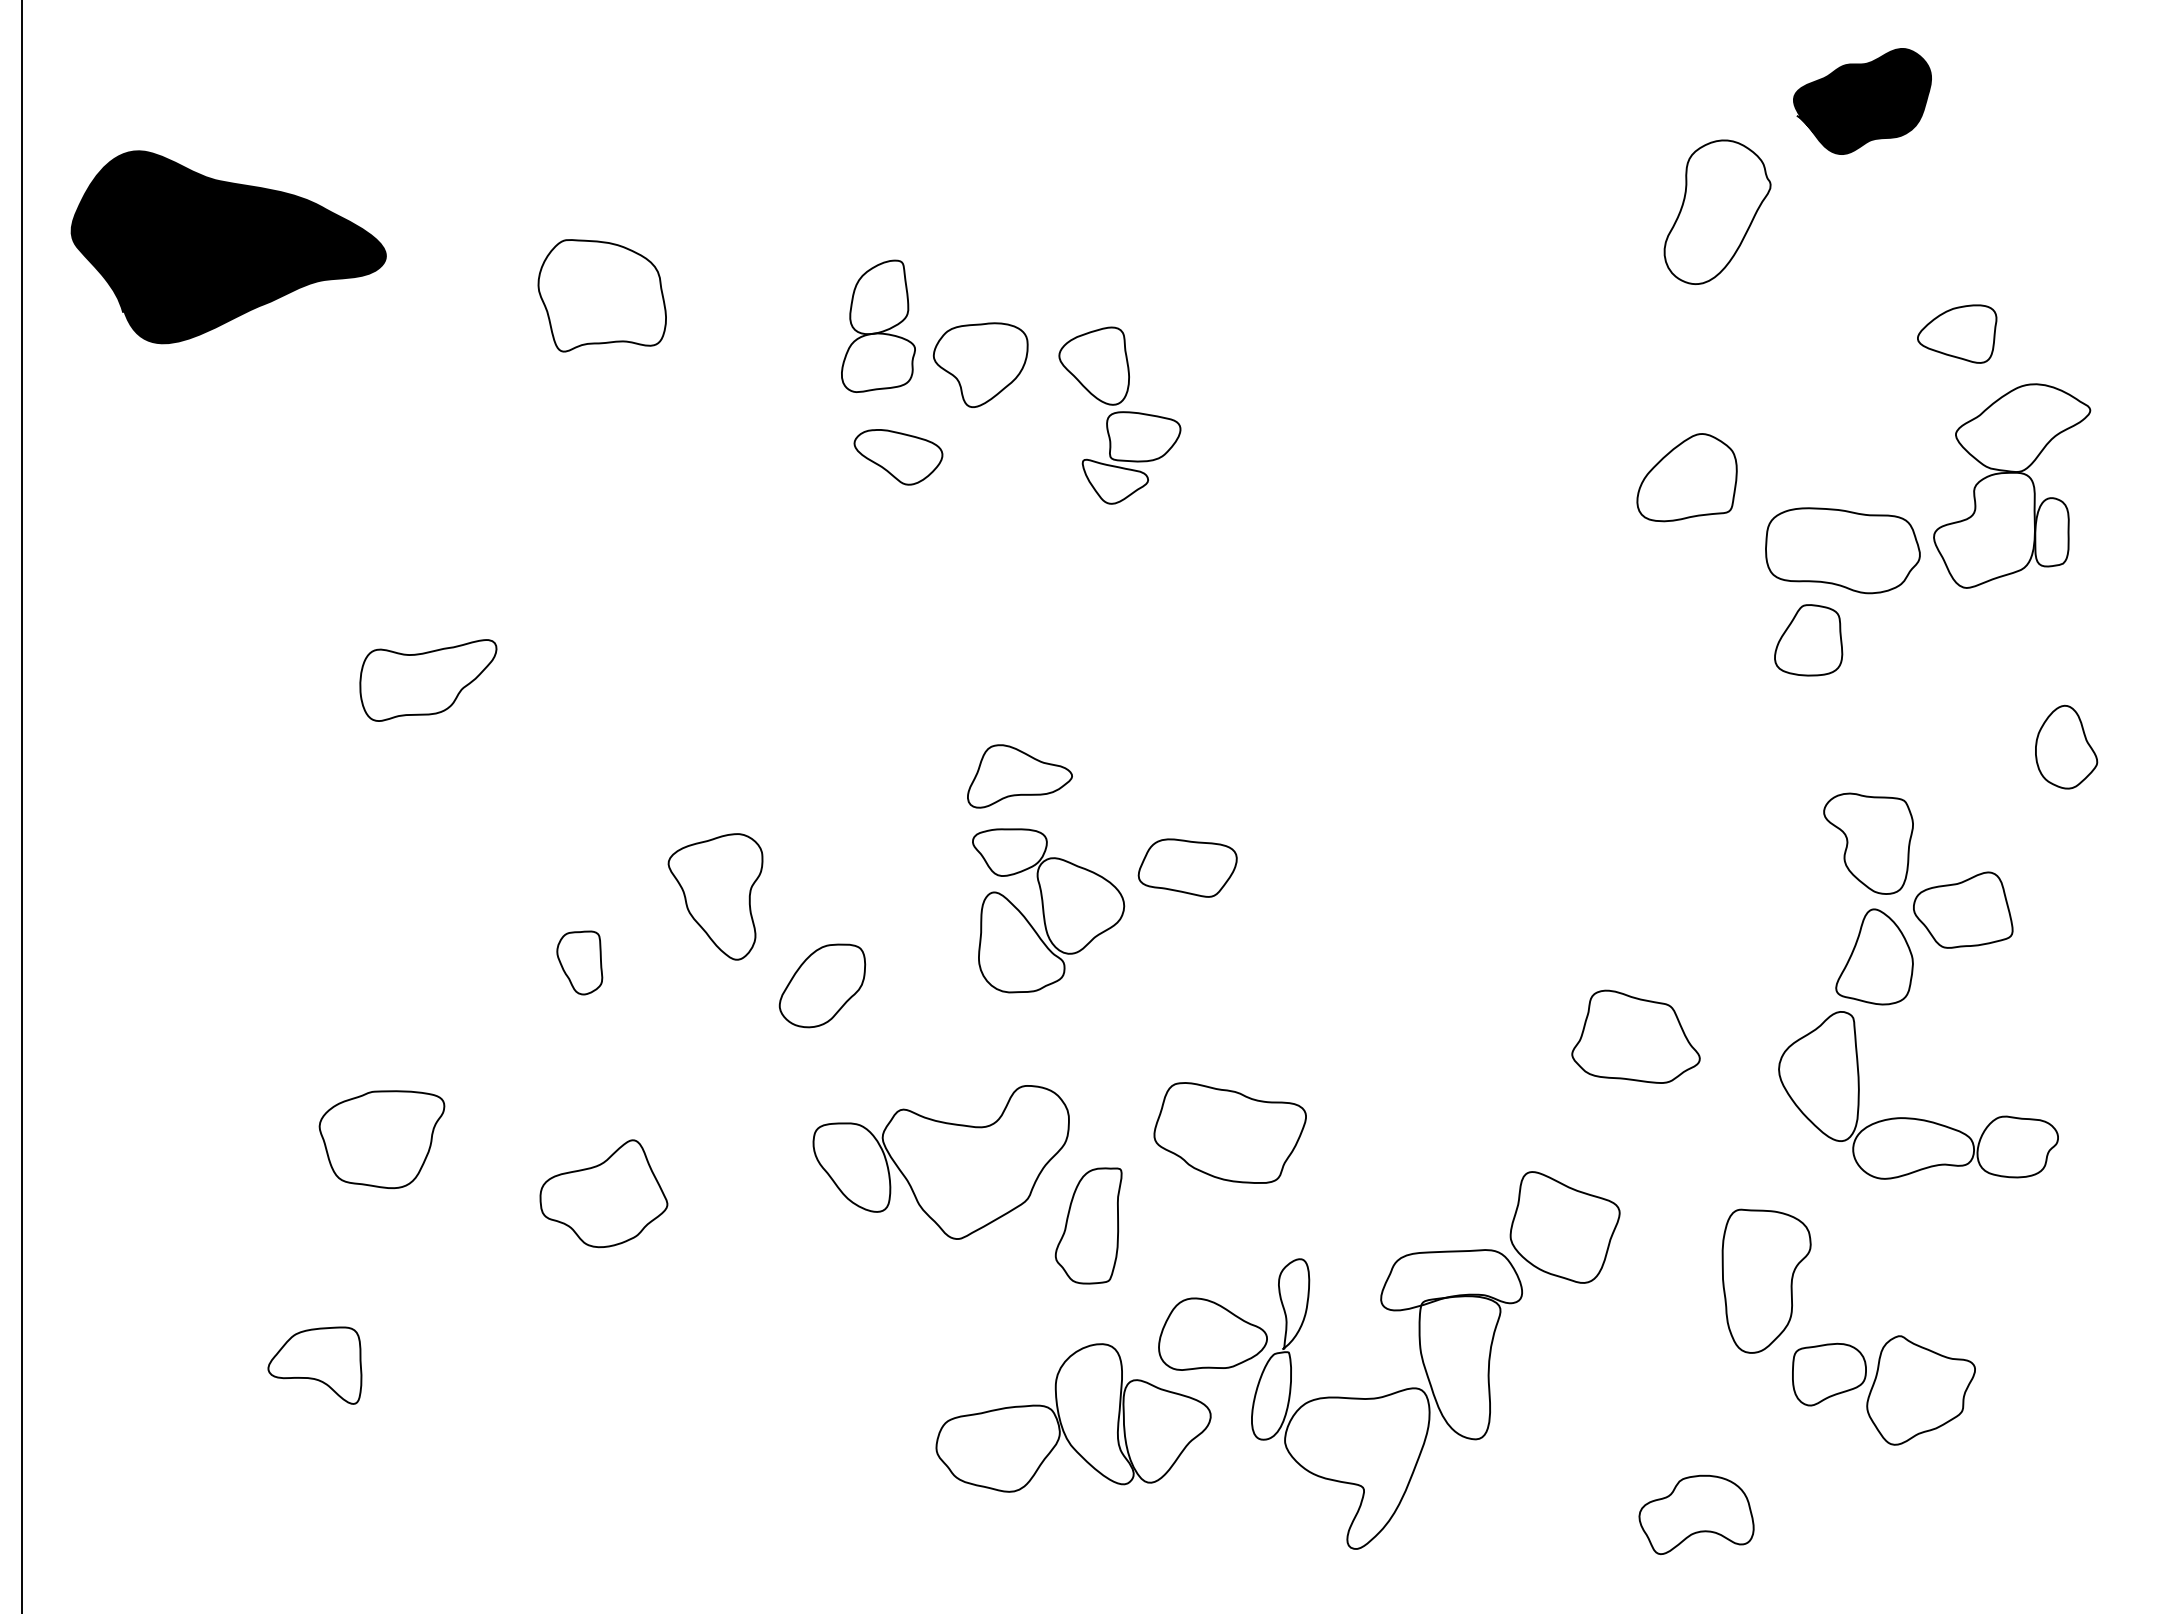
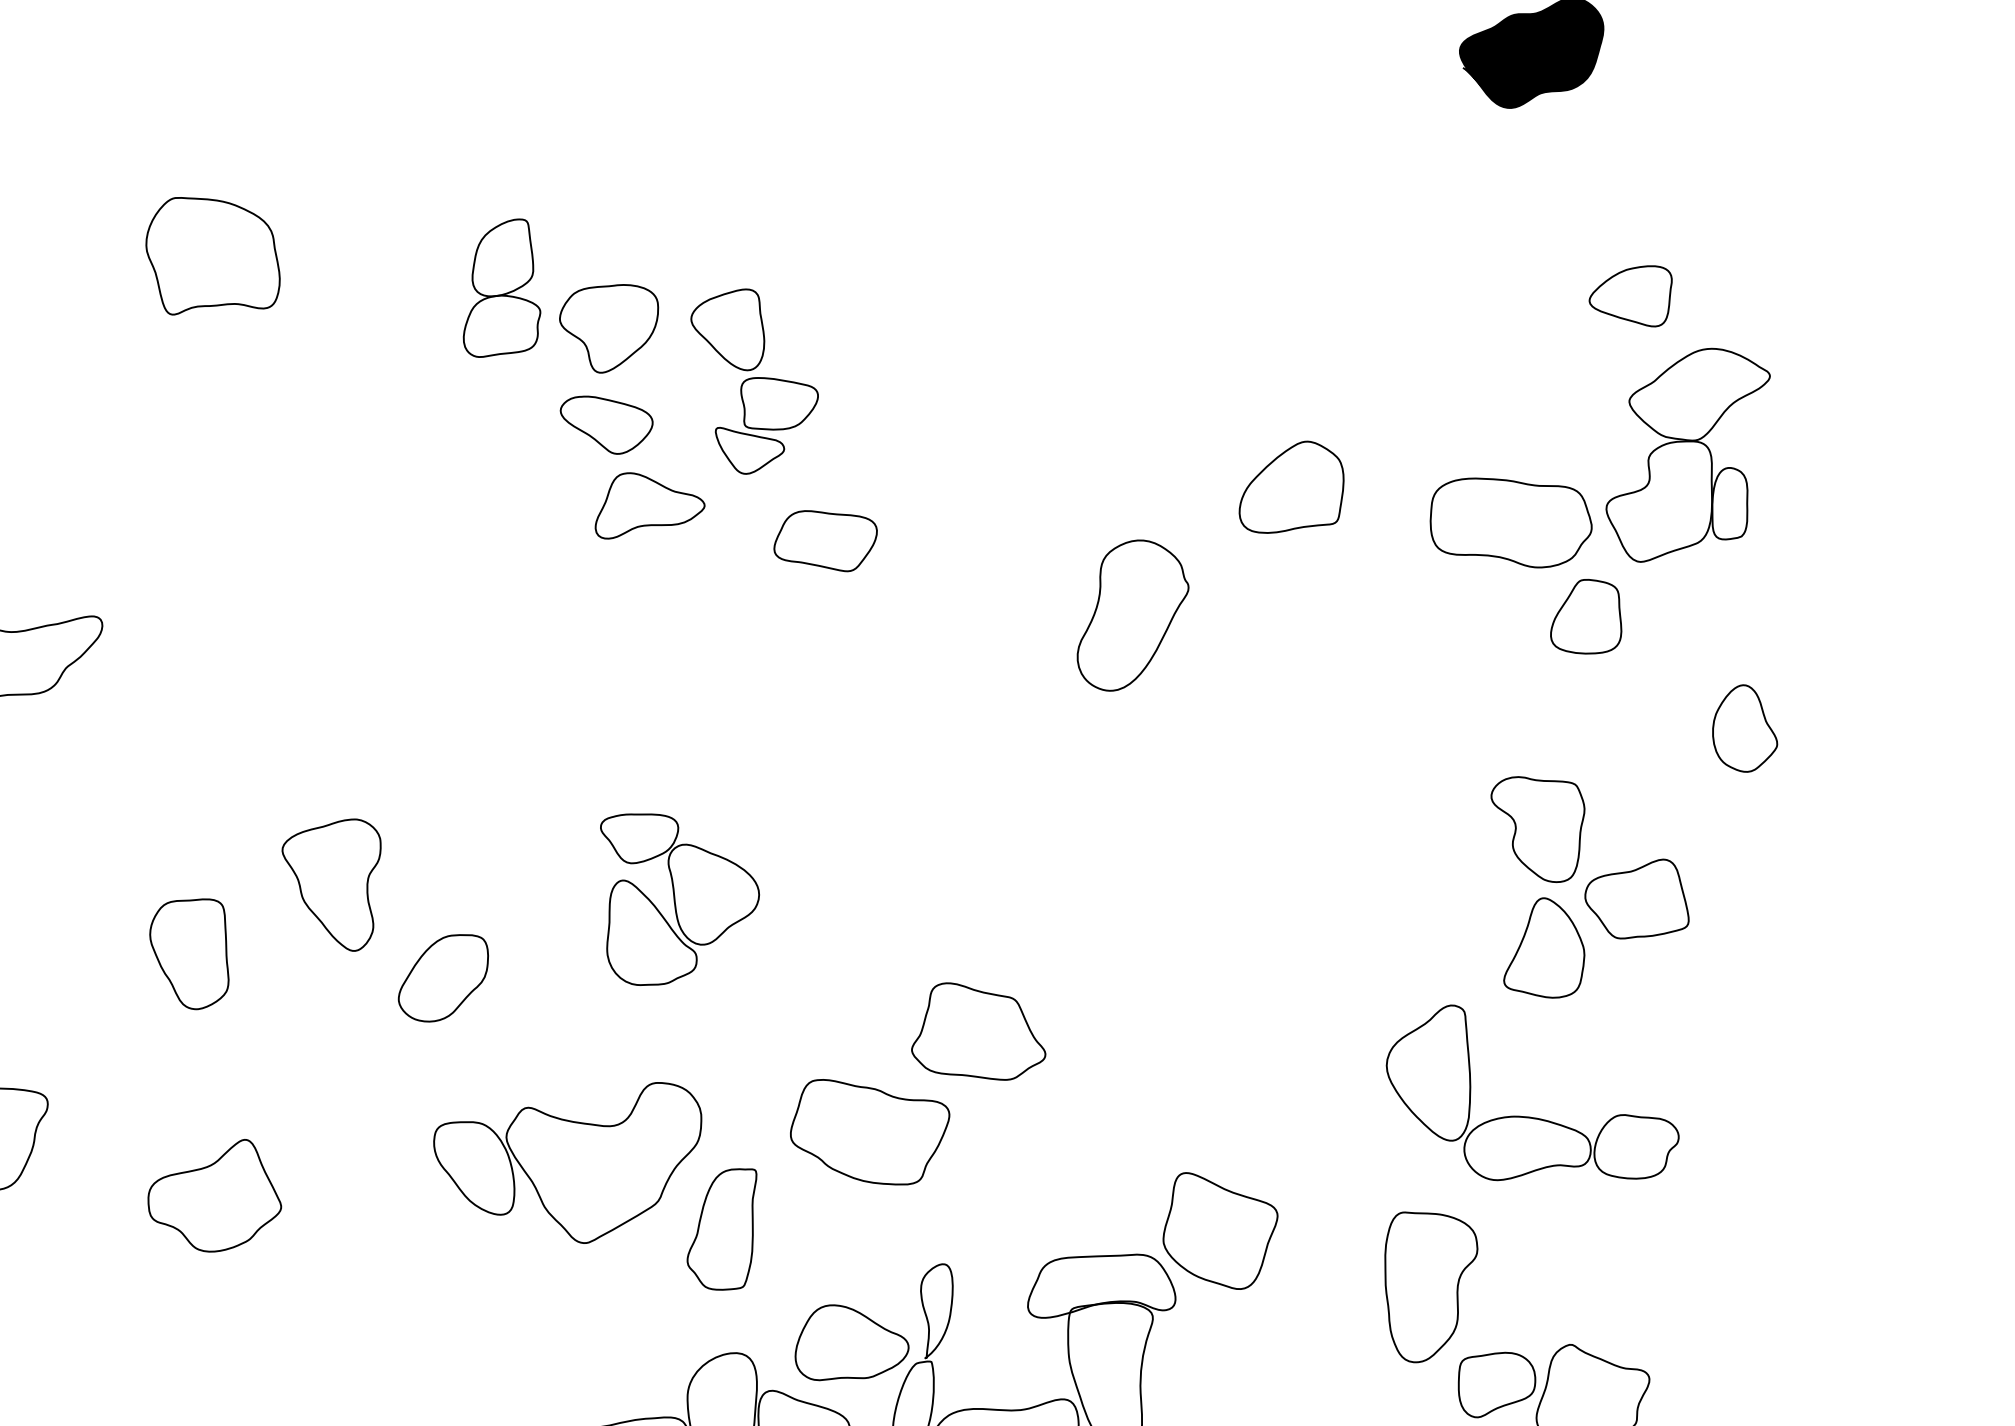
part: (1717, 211) -> (1133, 614), moved
part: (898, 457) -> (606, 425), moved
part: (1686, 477) -> (1290, 487), moved
part: (1808, 640) -> (1586, 616), moved
part: (1019, 776) -> (649, 505), moved
part: (1187, 867) -> (825, 540), moved
part: (579, 962) -> (189, 953), size x1.67
part: (1635, 1036) -> (978, 1031), moved
part: (1913, 1117) -> (1527, 1115), moved

